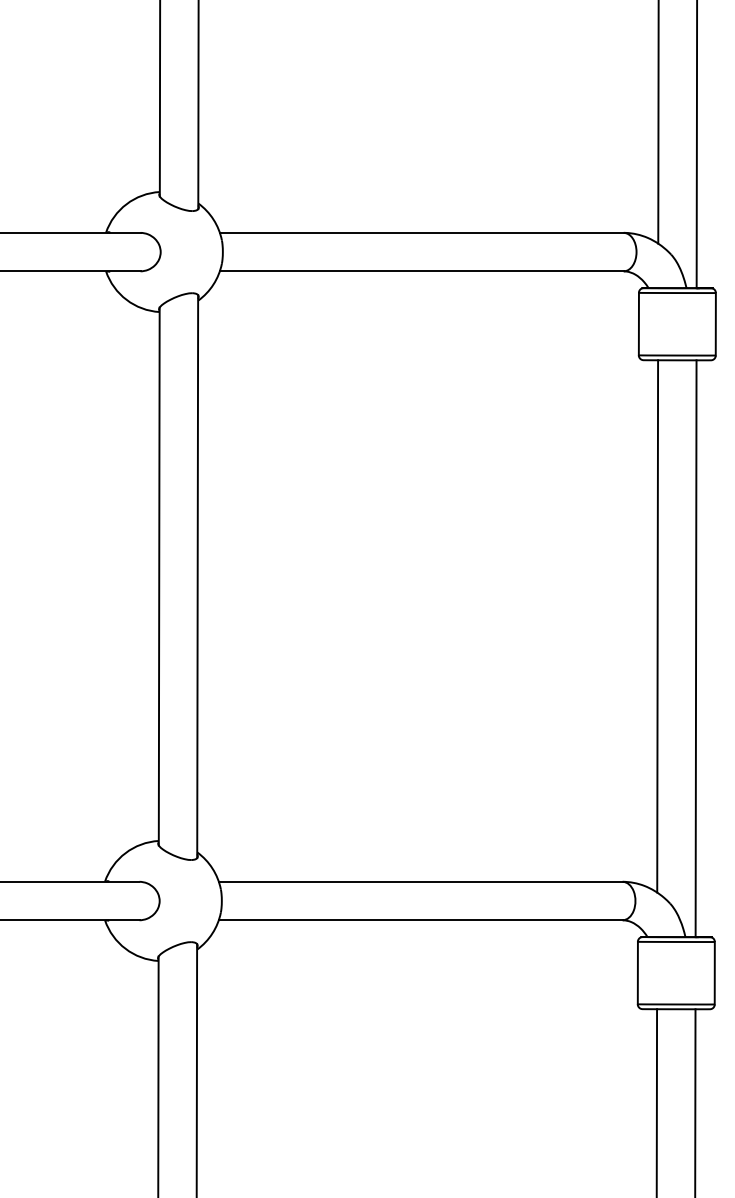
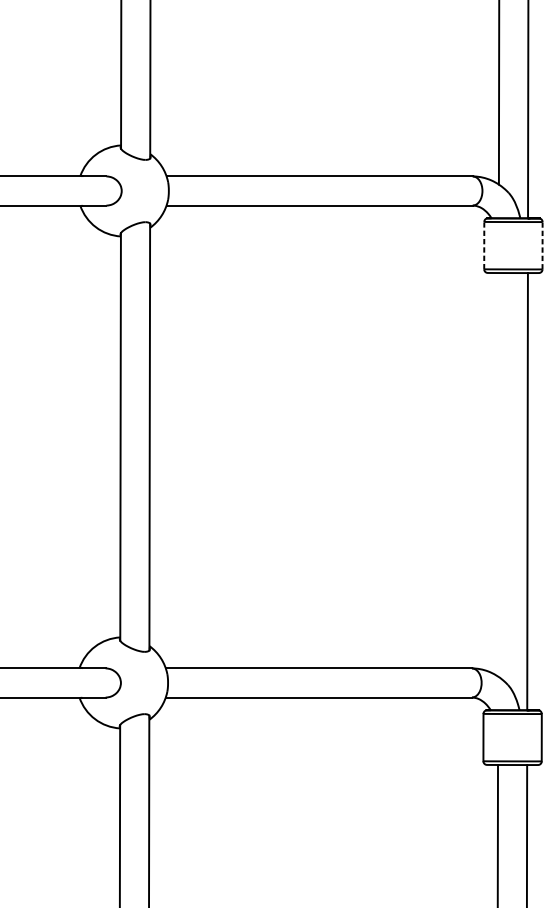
line: (638, 323) -> (483, 245), solid -> dashed
line: (715, 323) -> (542, 245), solid -> dashed
line: (657, 626) -> (498, 474), removed

